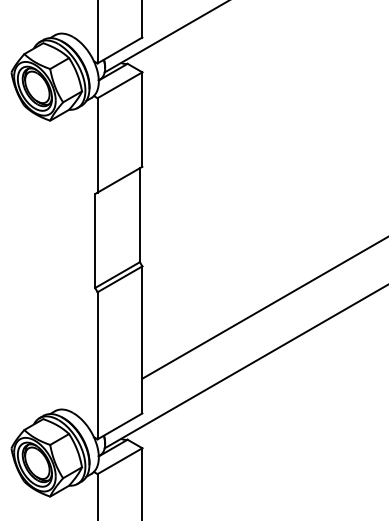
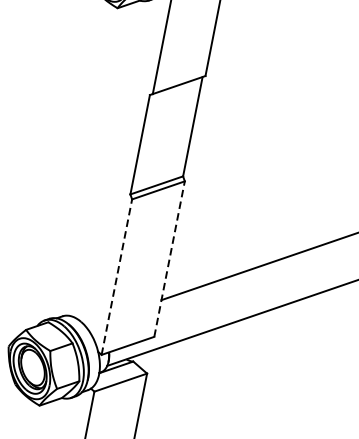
line: (142, 339) -> (169, 258), solid -> dashed
line: (97, 365) -> (116, 276), solid -> dashed

